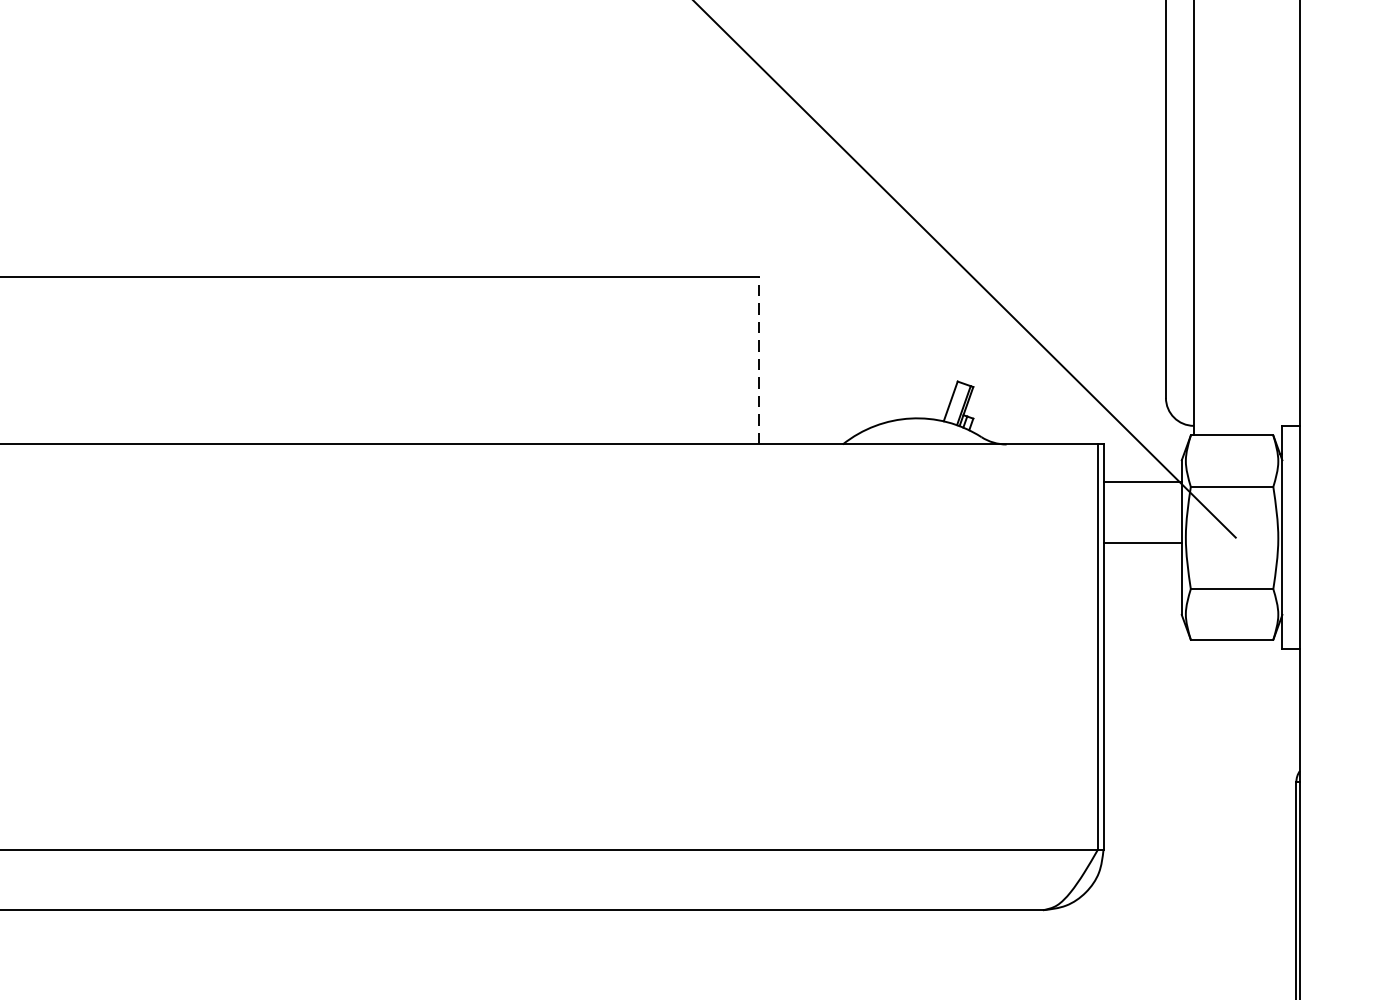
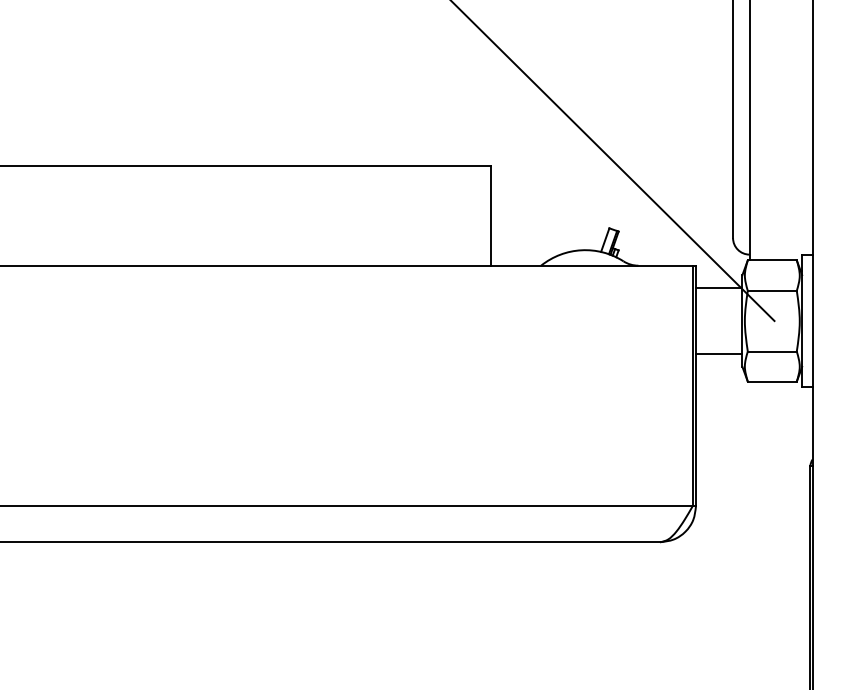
line: (759, 359) -> (491, 215), dashed -> solid
line: (1141, 543) -> (718, 354), moved

